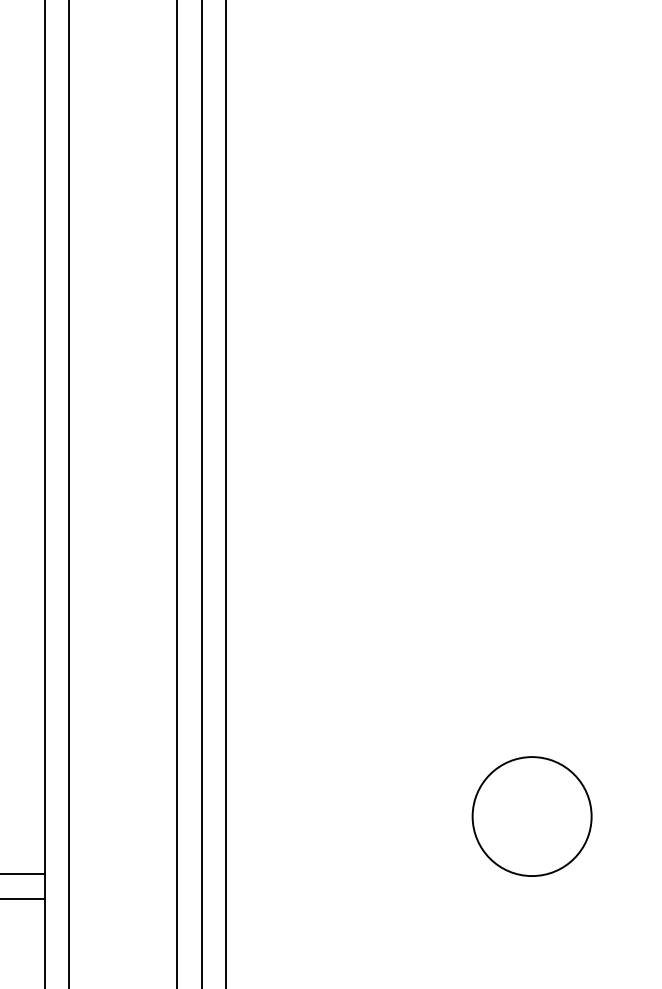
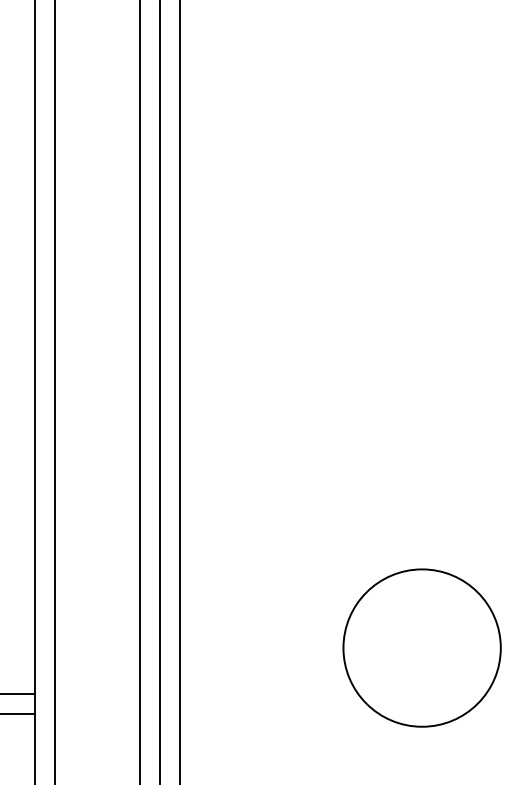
circle: (531, 815) -> (421, 647), size x1.67

